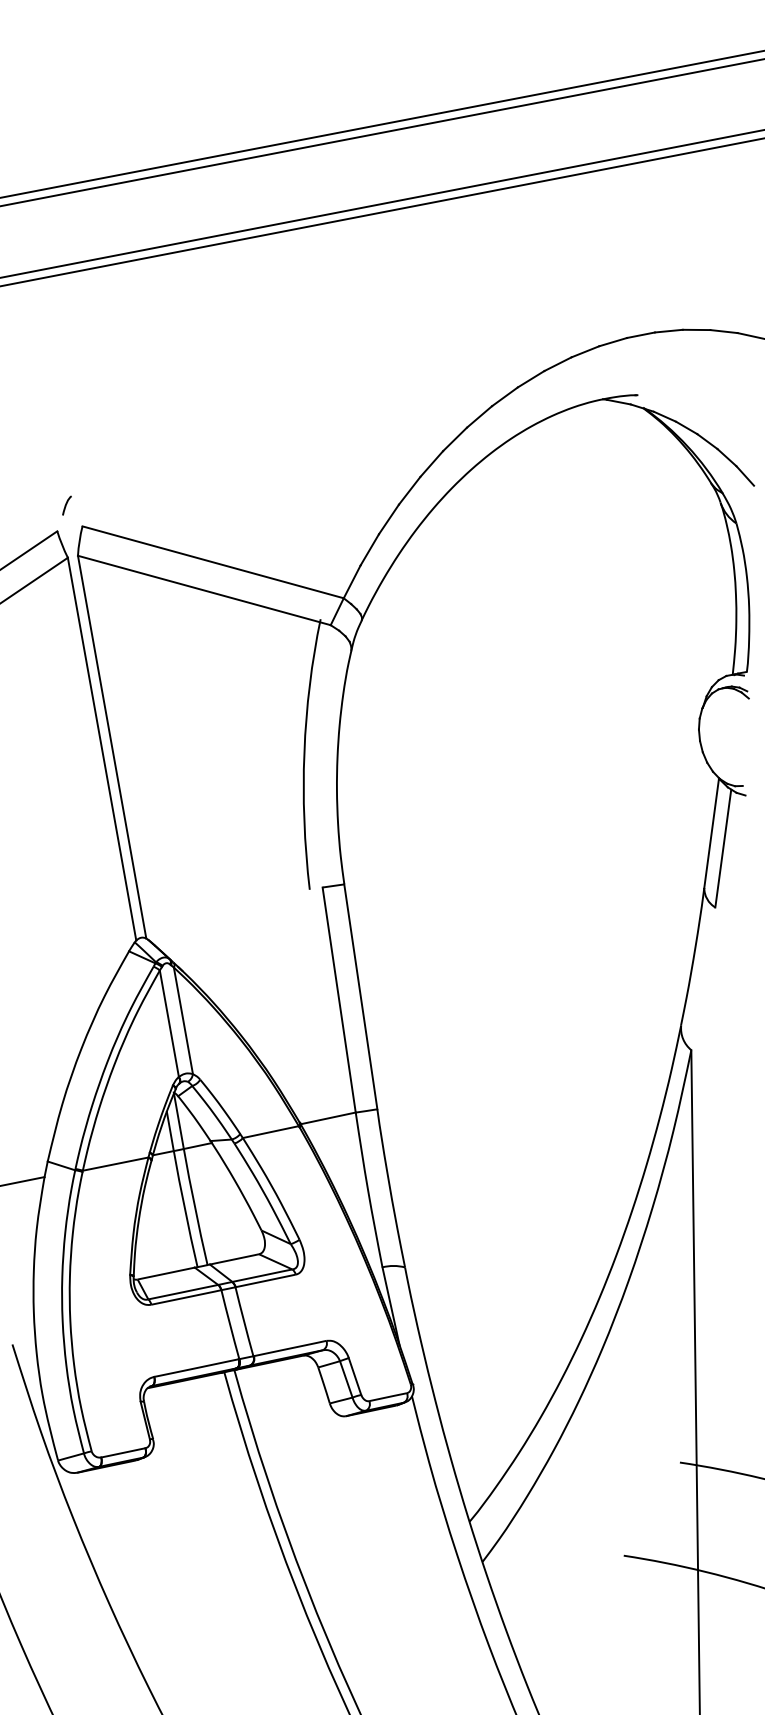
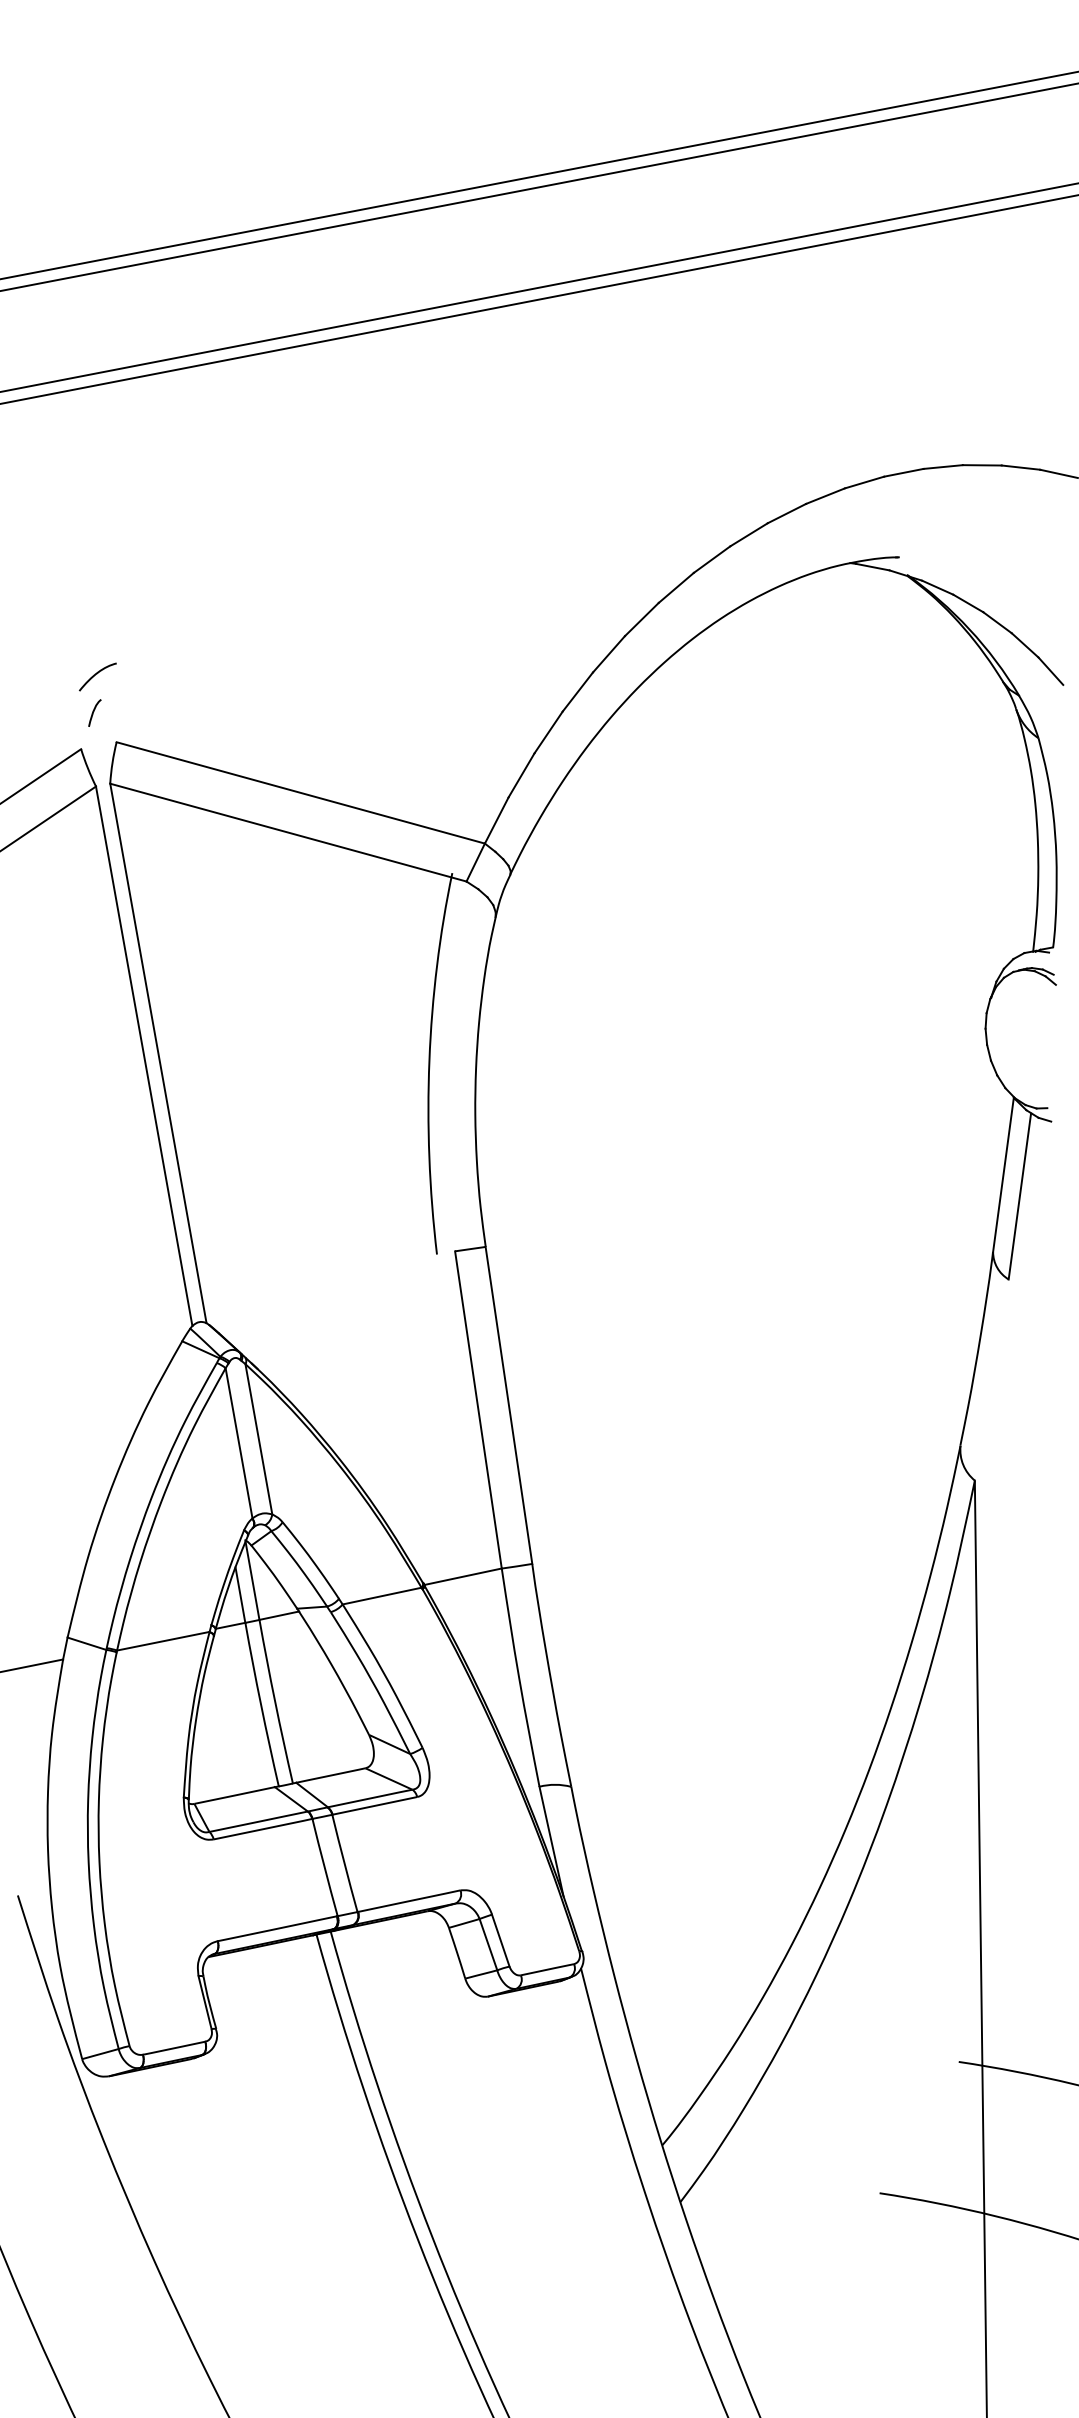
curve: (68, 478) -> (97, 674), added

